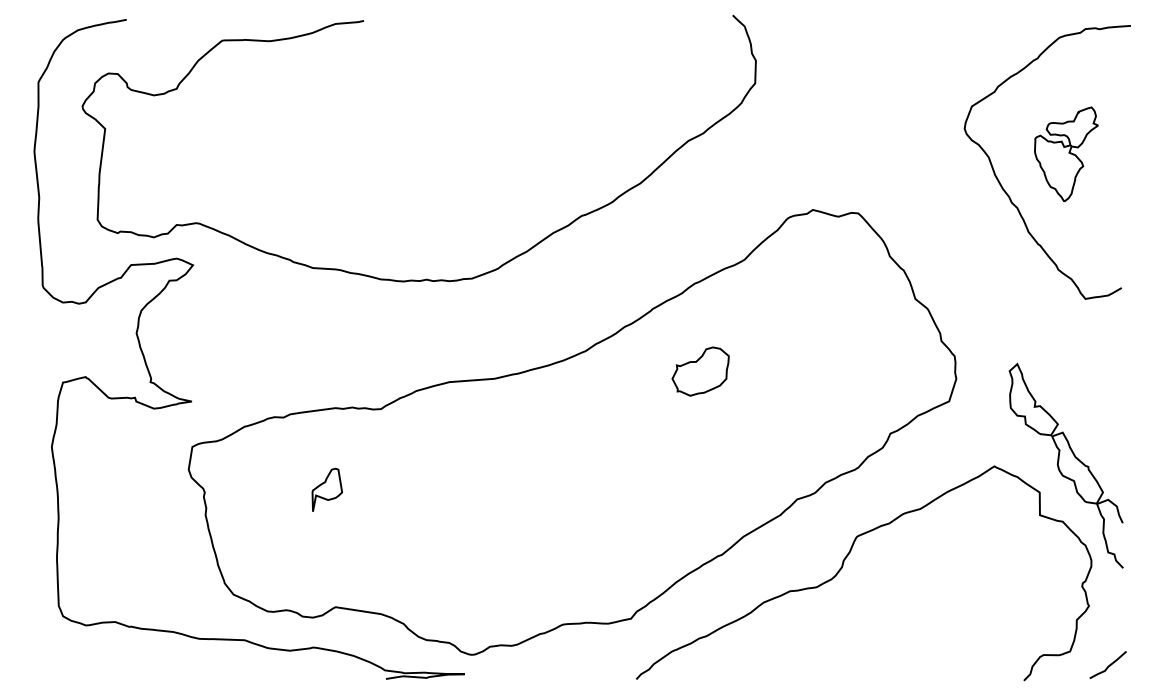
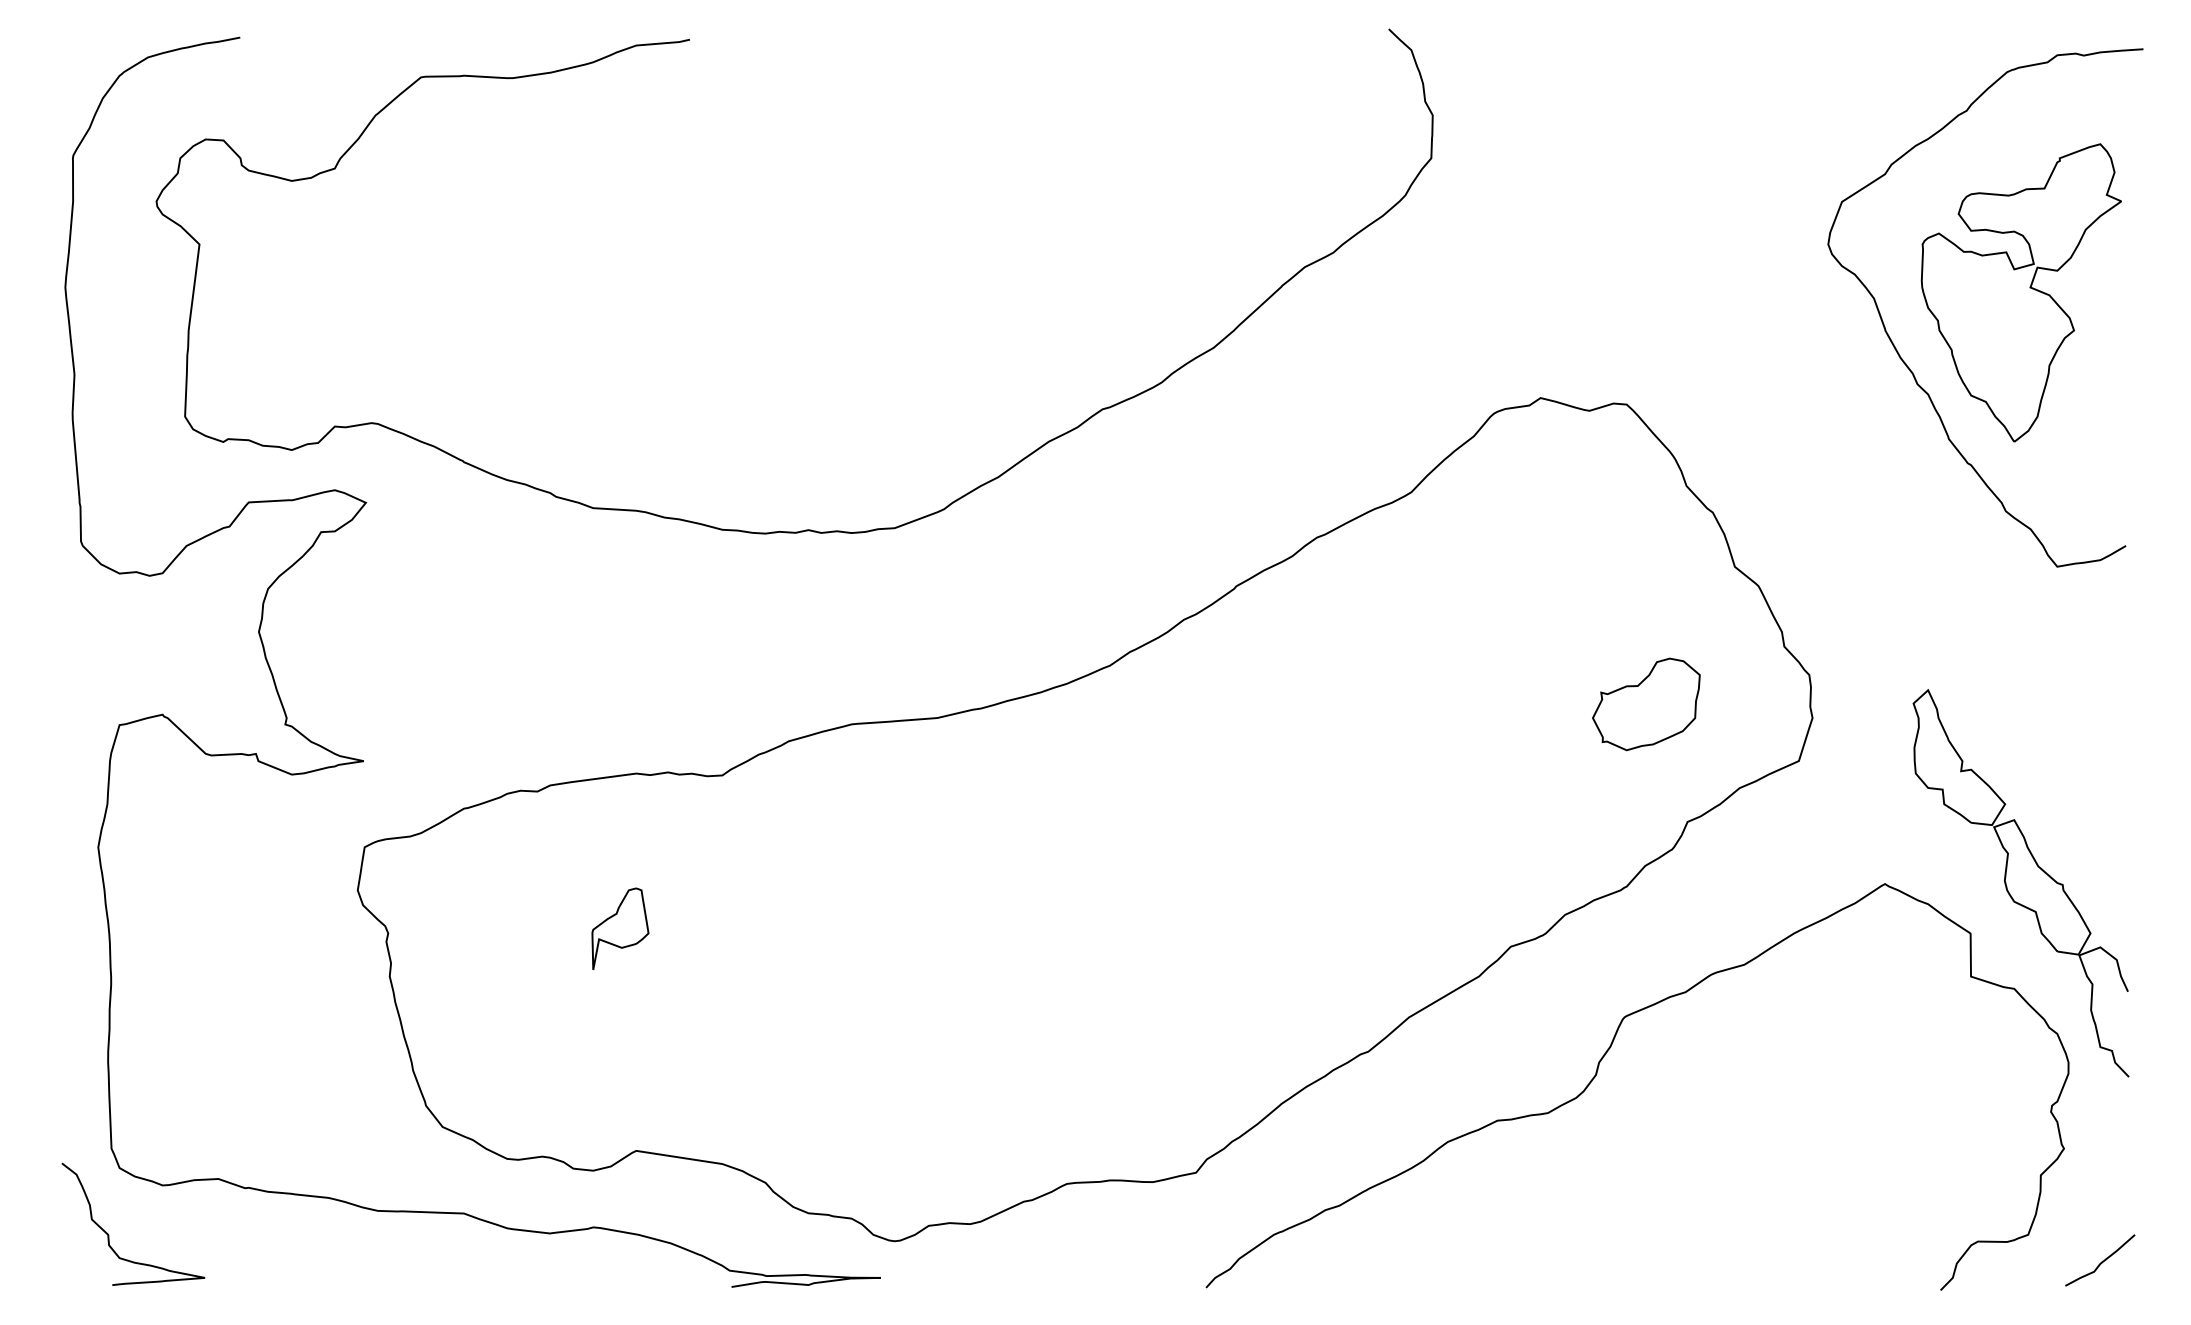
part: (1066, 154) -> (2021, 292), size x1.67
part: (700, 371) -> (1646, 704), moved
curve: (57, 650) -> (109, 1232), added

